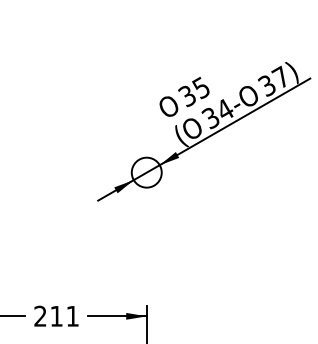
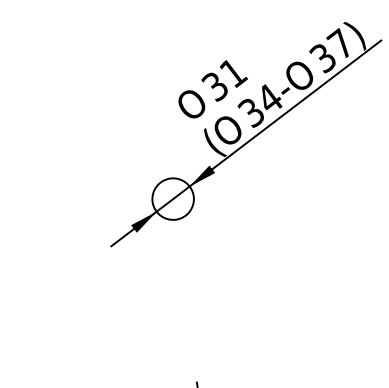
text: (201, 87) -> (233, 72), 35 -> 31

